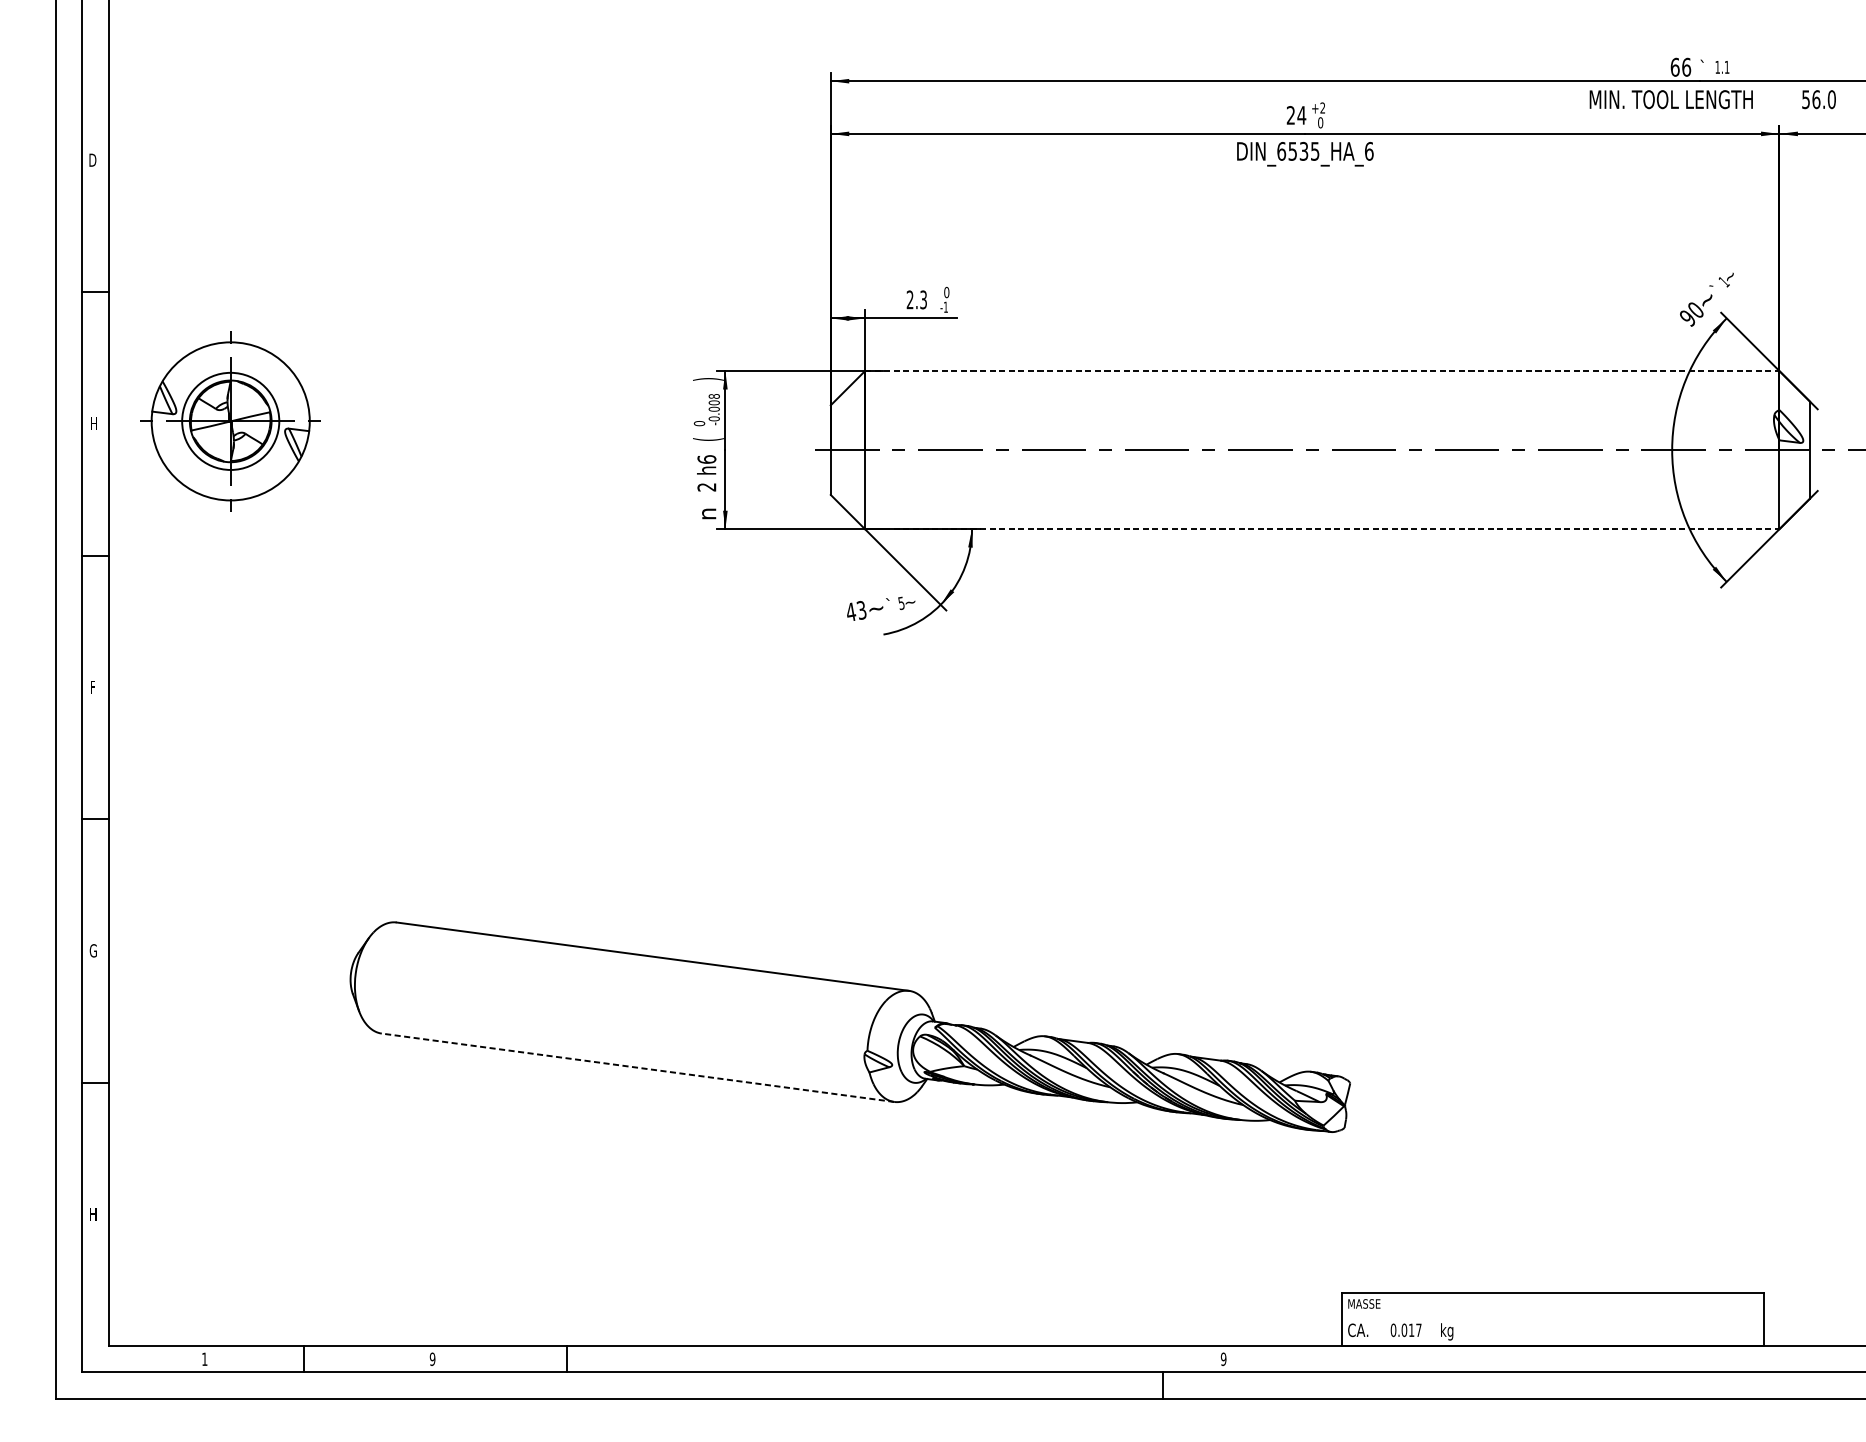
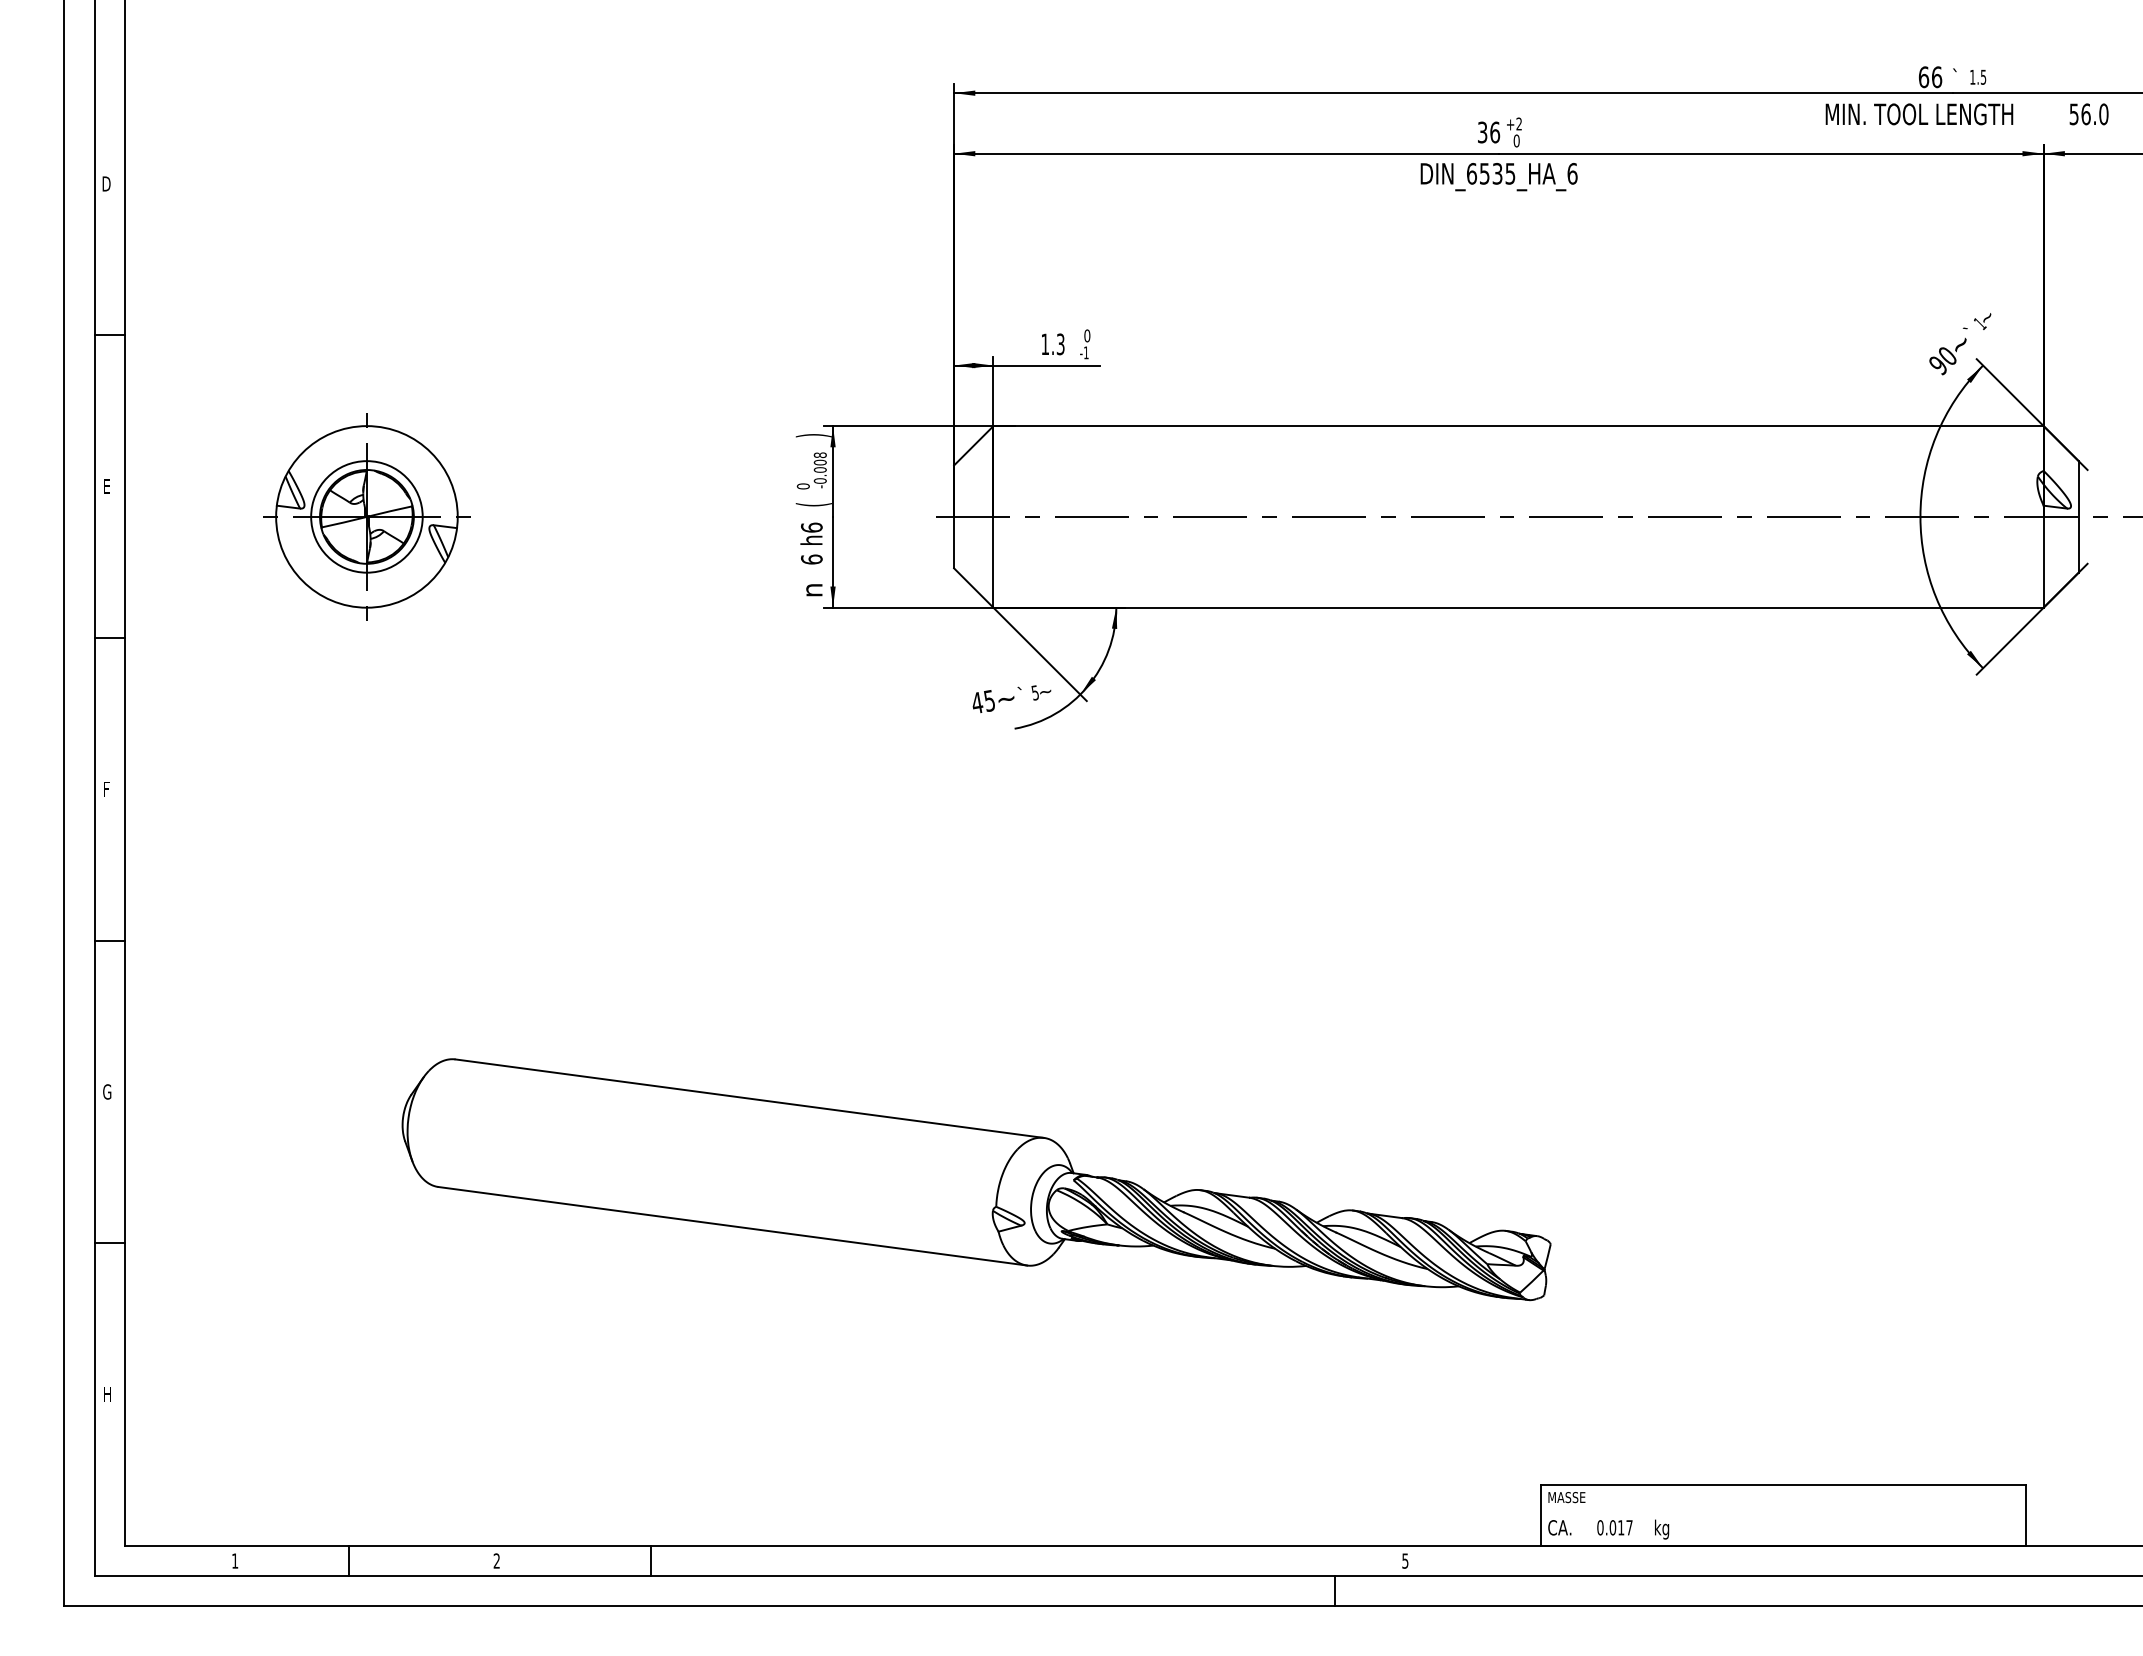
text: (1727, 66) -> (1983, 76), 1.1 -> 1.5
text: (1296, 115) -> (1489, 132), 24 -> 36
text: (909, 299) -> (1044, 343), 2.3 -> 1.3
line: (1323, 371) -> (1519, 426), dashed -> solid
part: (230, 421) -> (366, 516), moved
text: (93, 423) -> (107, 486), H -> E
text: (706, 487) -> (811, 559), 2 -> 6
line: (1323, 529) -> (1519, 607), dashed -> solid
text: (861, 609) -> (989, 700), 43 -> 45
line: (637, 1067) -> (732, 1226), dashed -> solid
text: (432, 1358) -> (496, 1560), 9 -> 2
text: (1223, 1358) -> (1405, 1560), 9 -> 5

